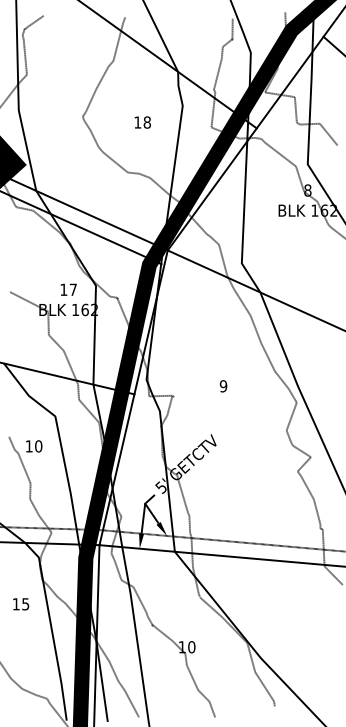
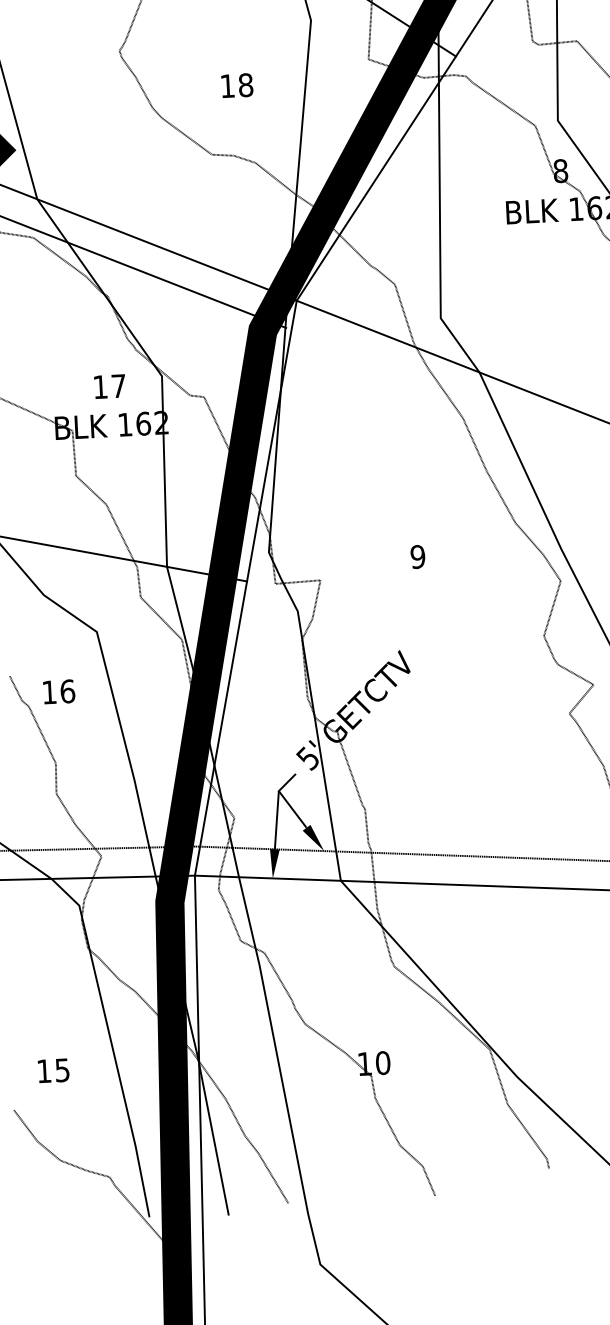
text: (142, 122) -> (236, 85), moved
text: (38, 446) -> (67, 691), 10 -> 16
text: (21, 604) -> (54, 1071), moved

